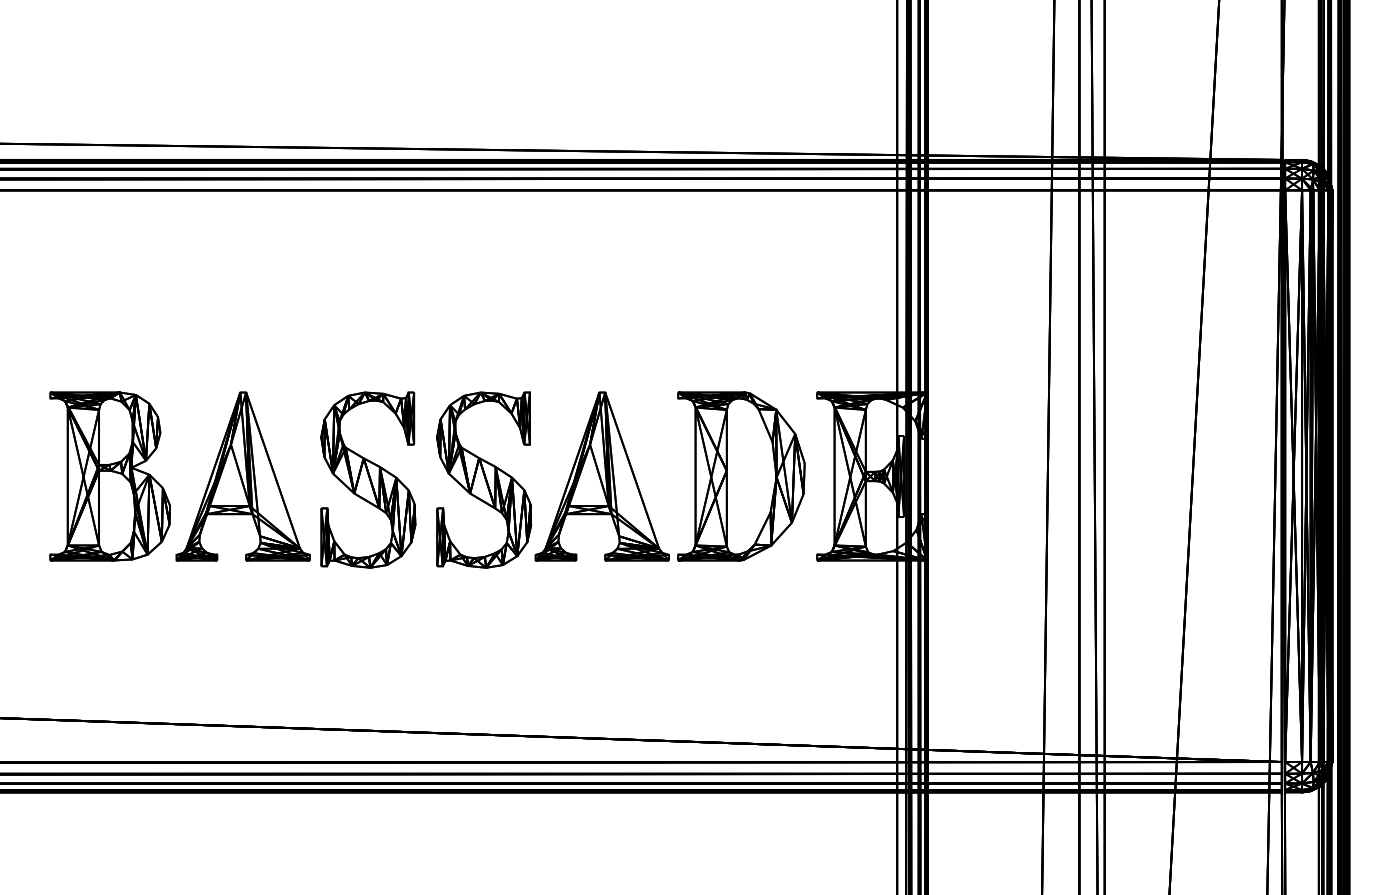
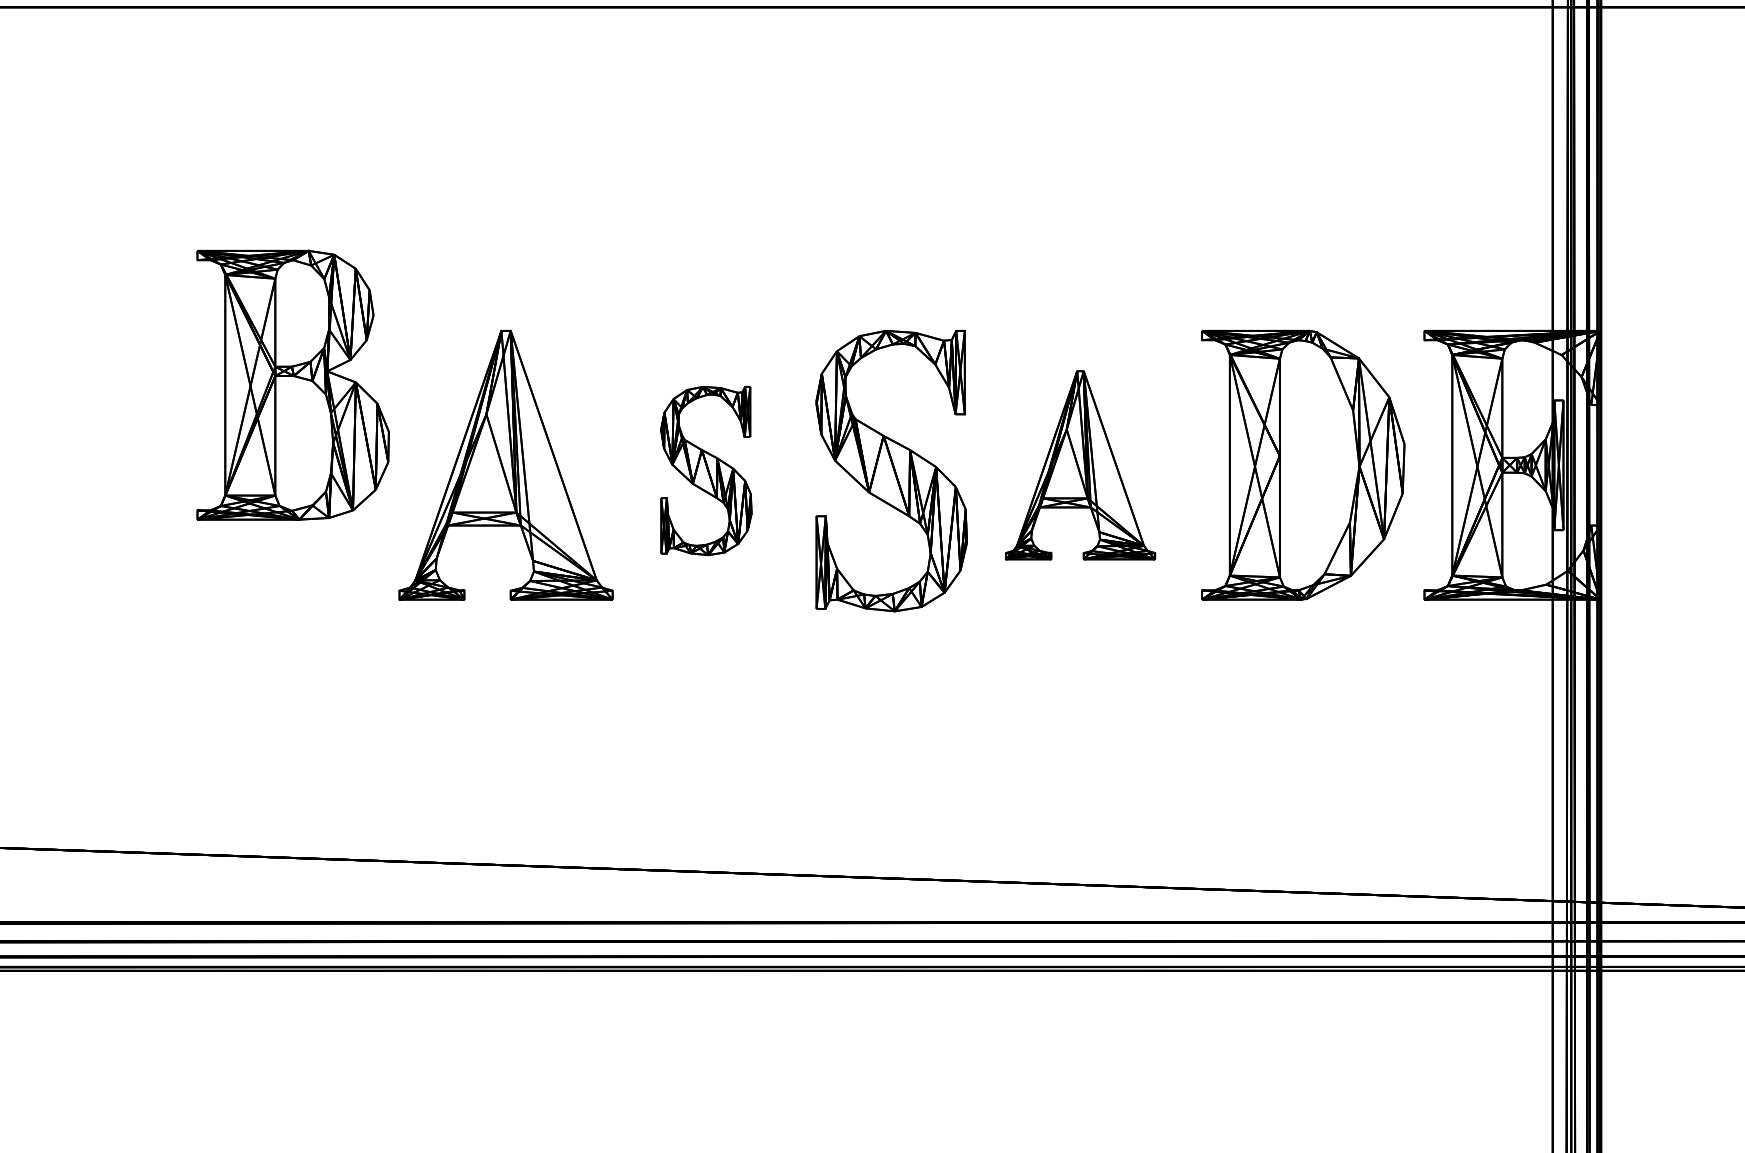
part: (109, 476) -> (292, 385), moved
part: (601, 476) -> (1079, 465), size x0.7
part: (368, 479) -> (706, 470), size x0.6

